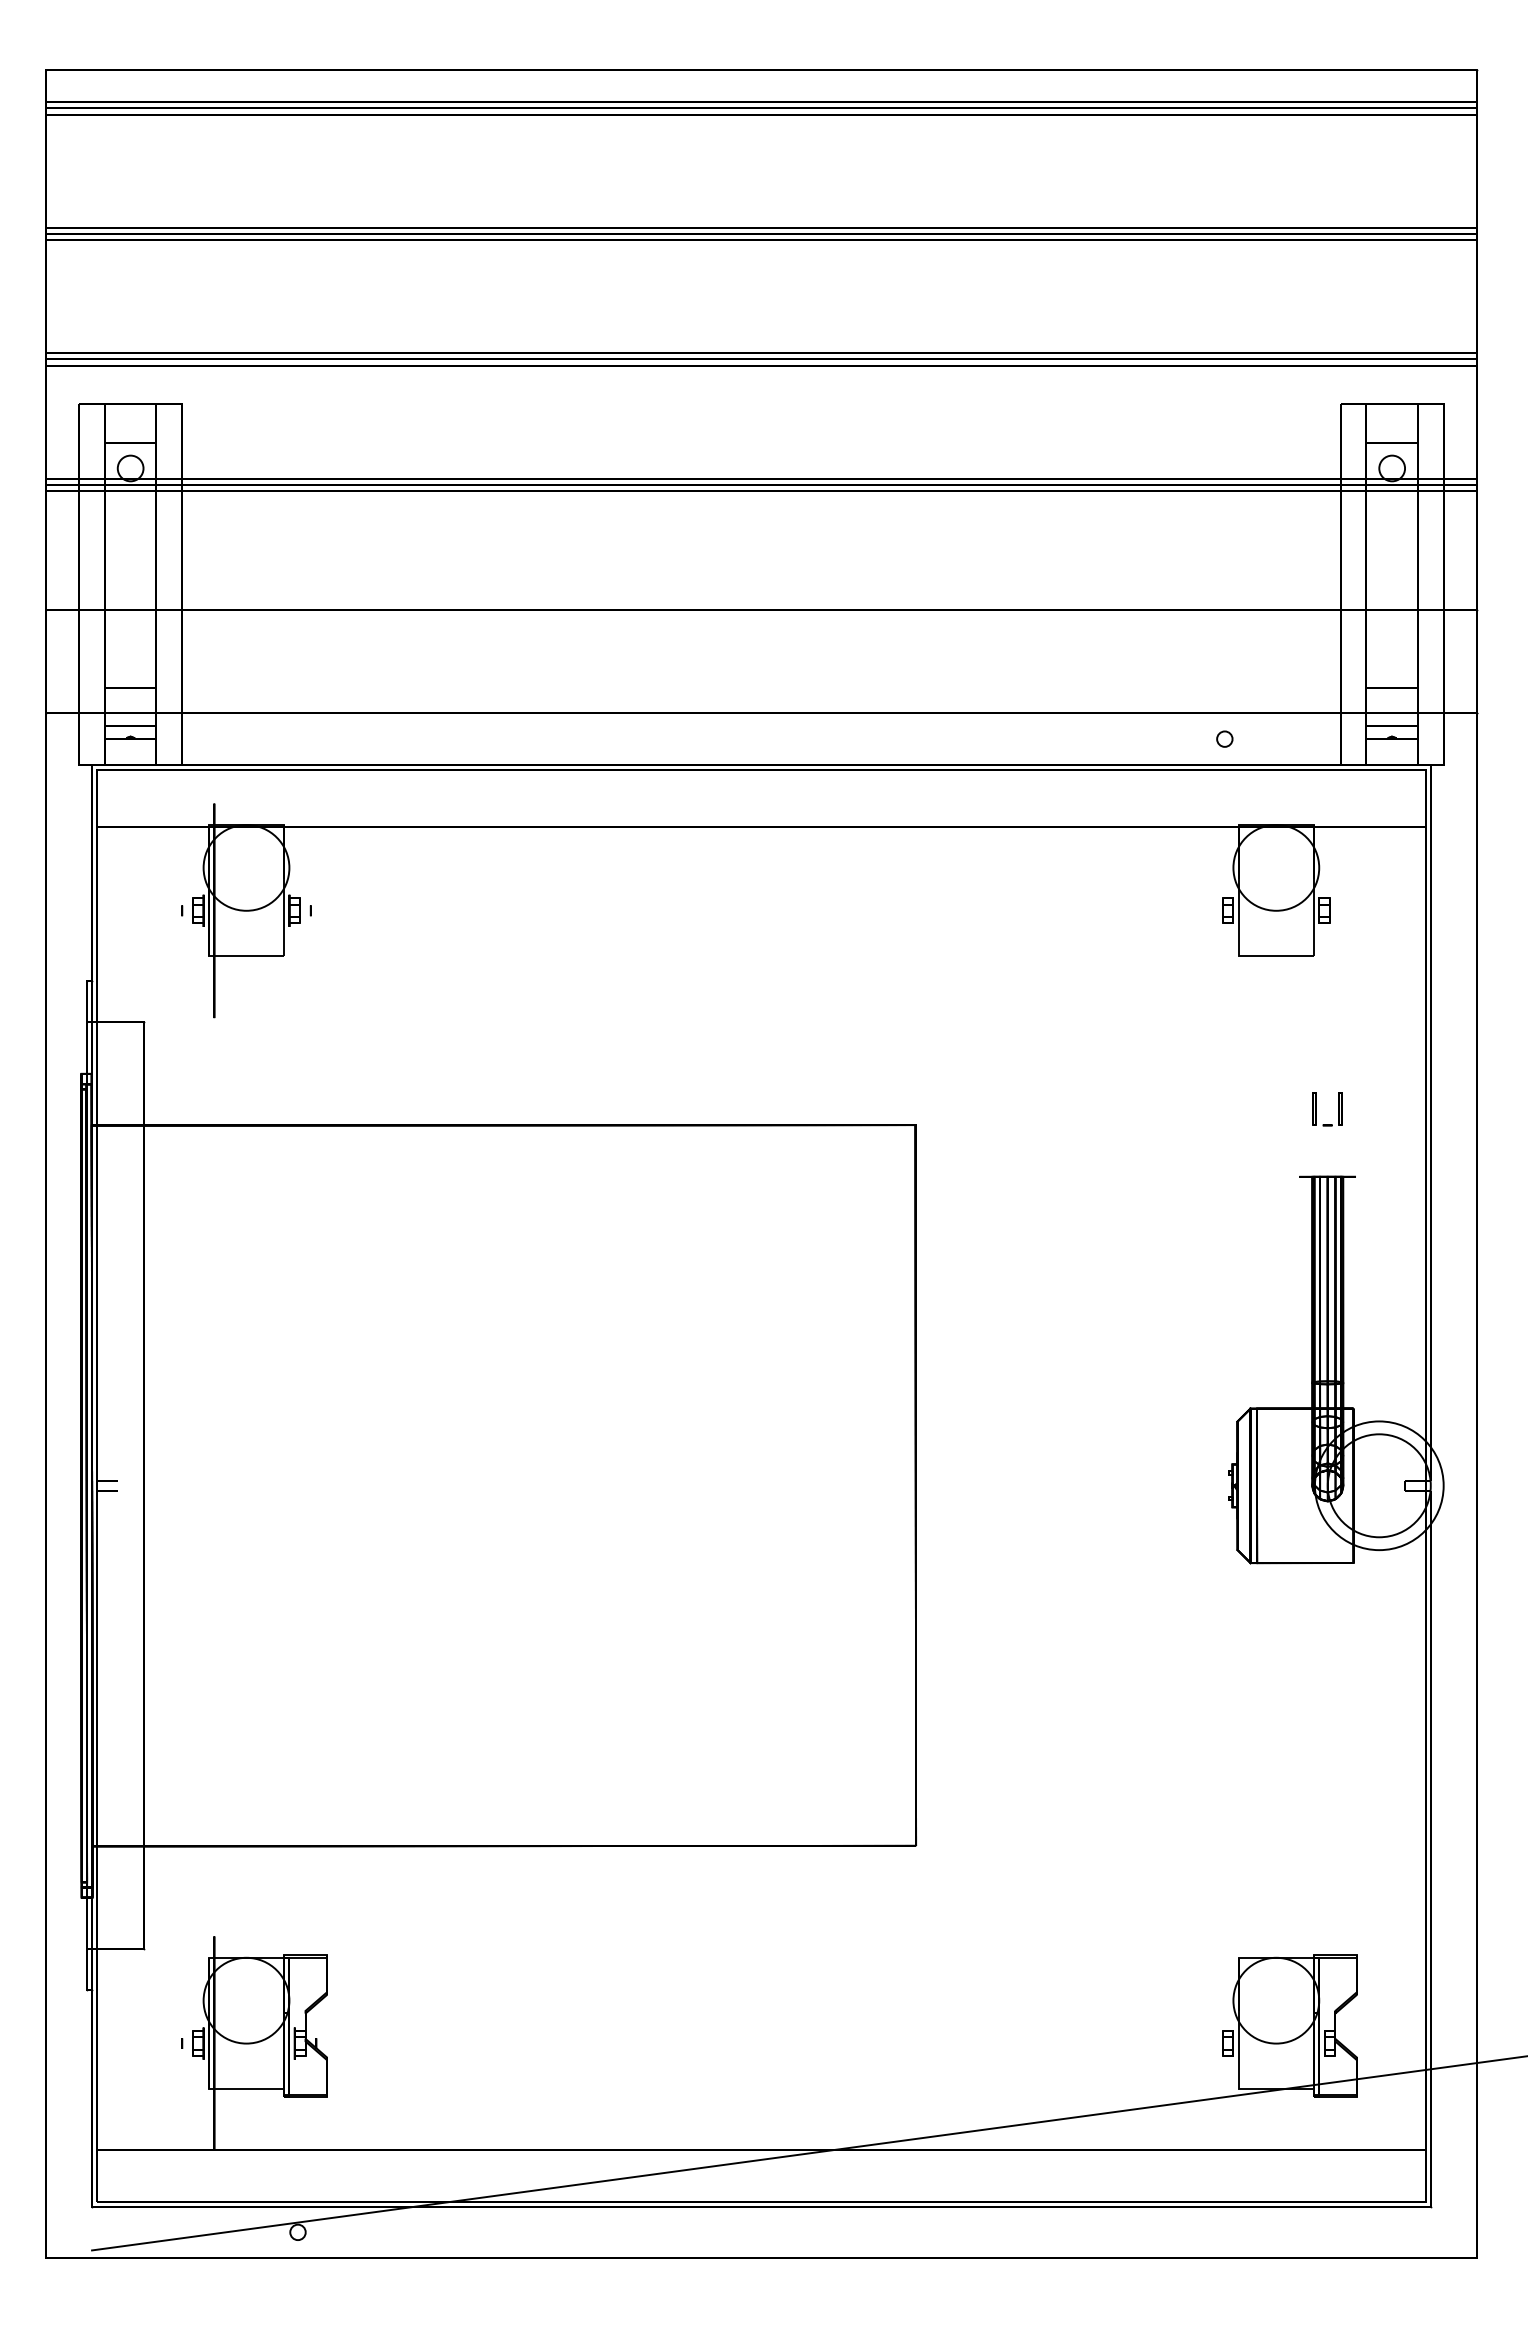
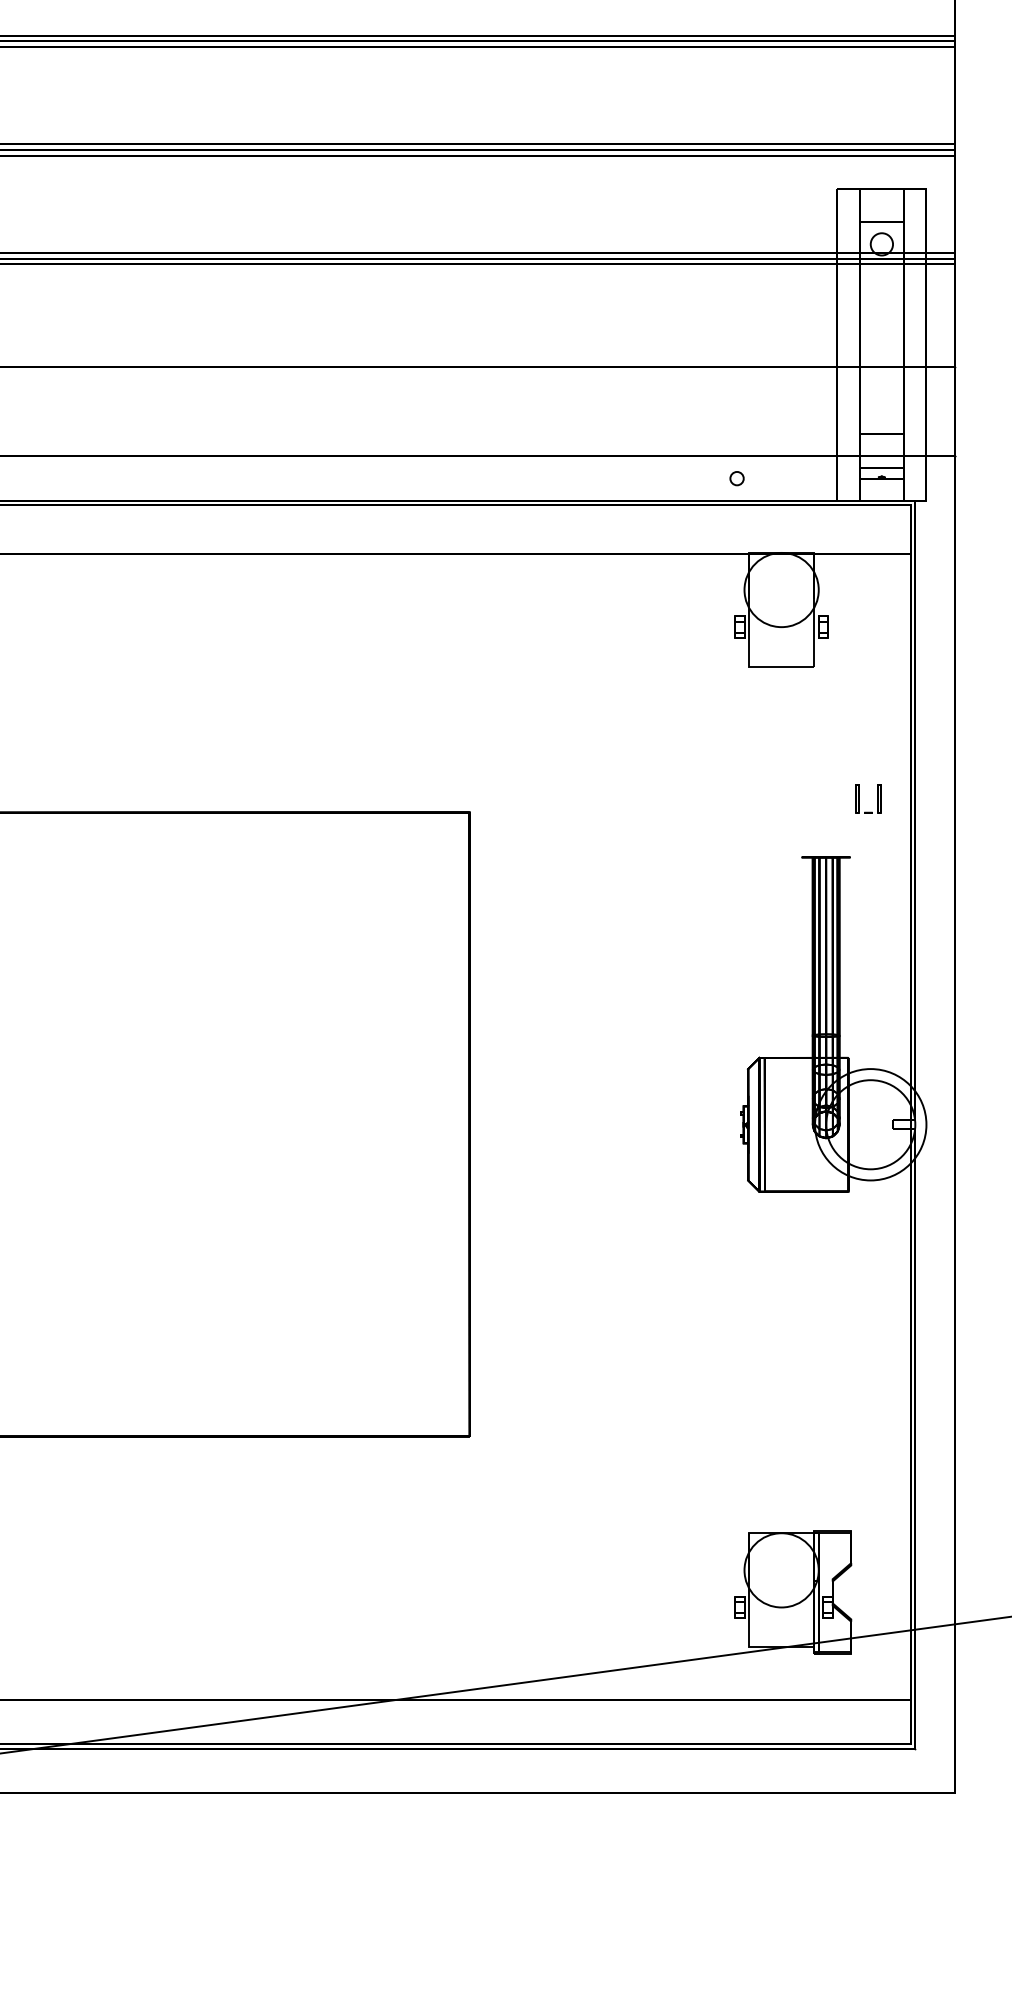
part: (1316, 1109) -> (858, 799), moved

